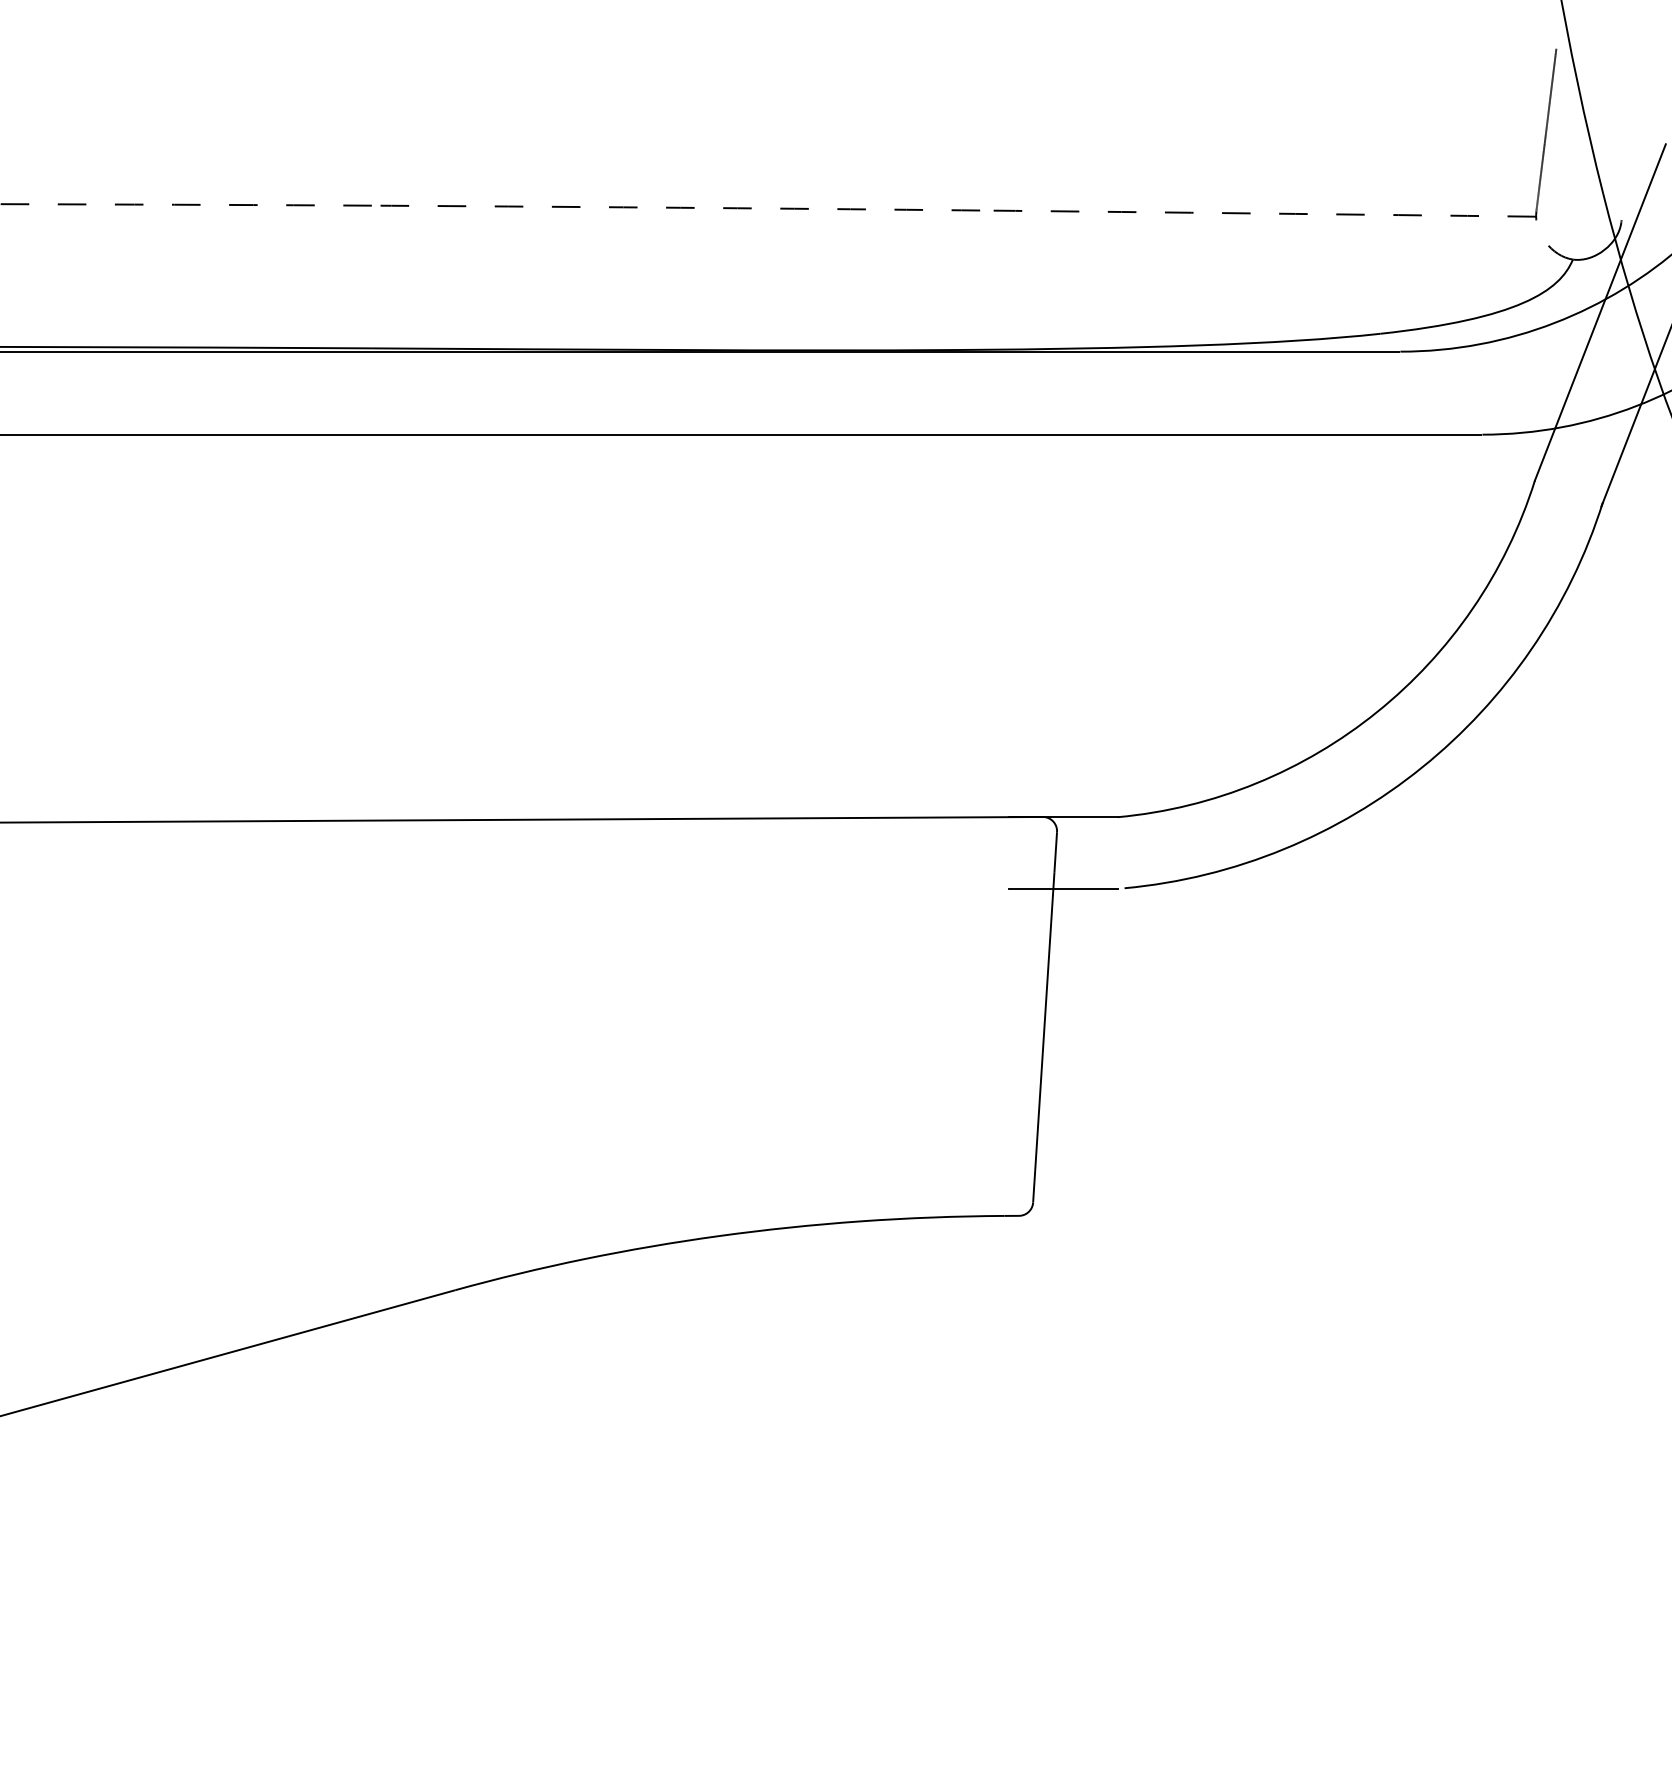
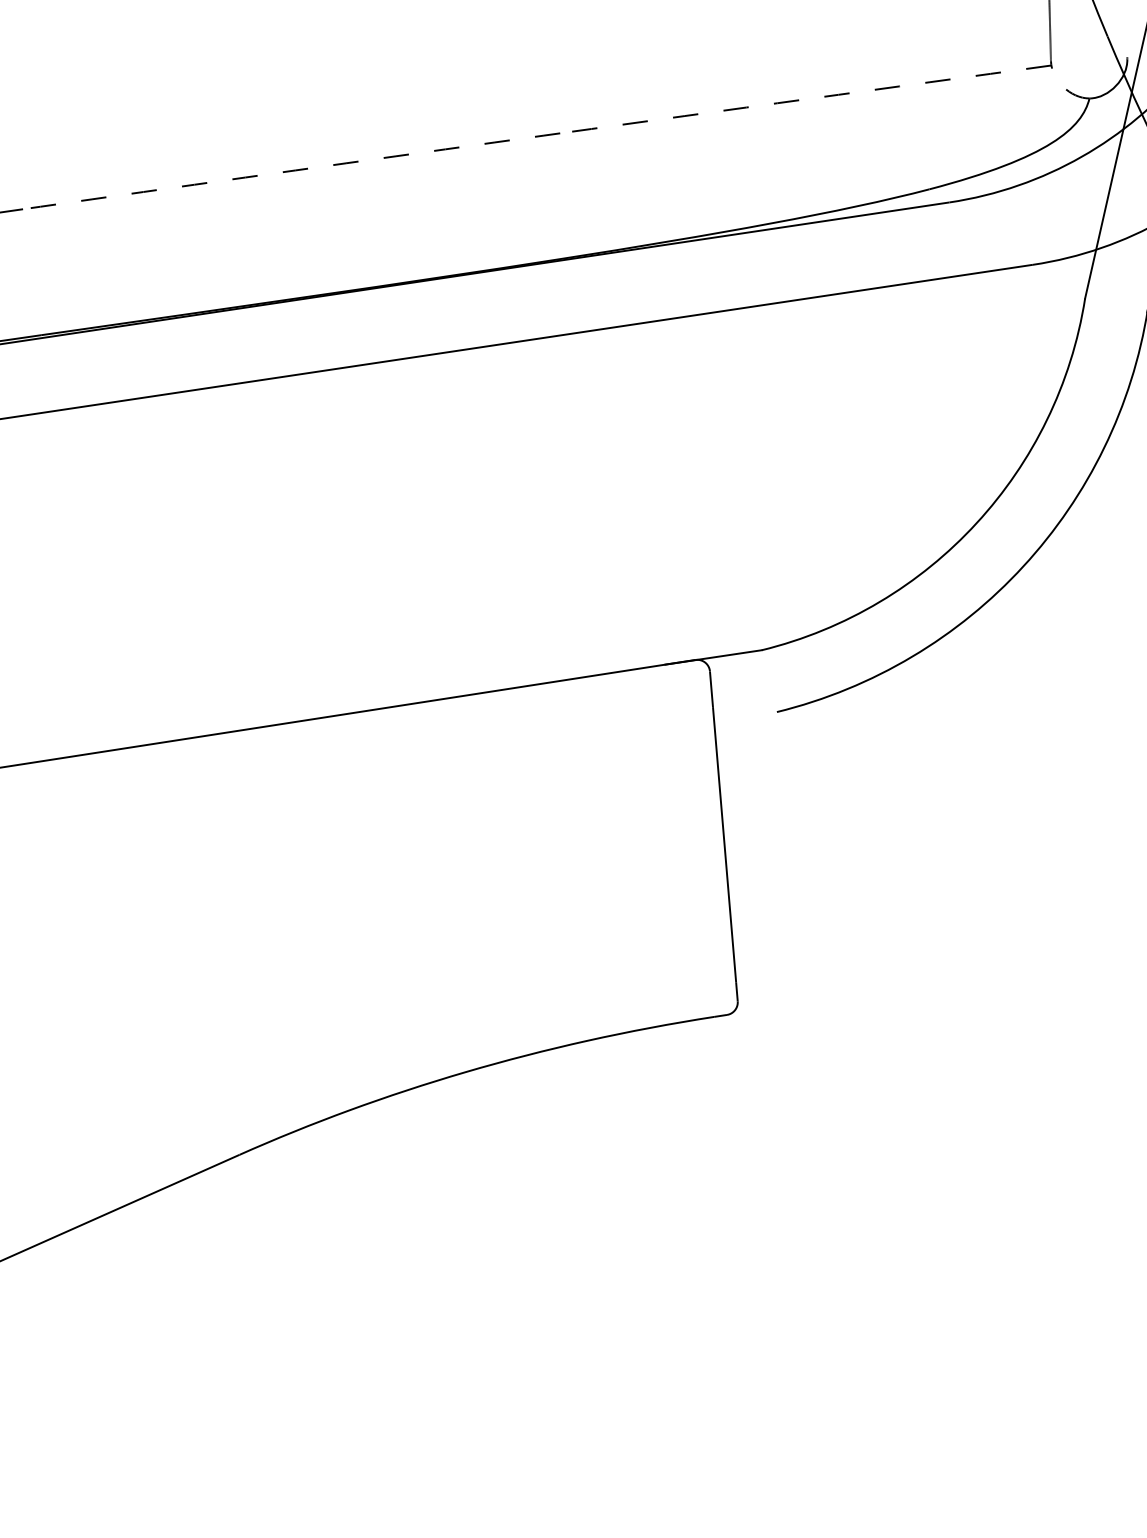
line: (1063, 888) -> (723, 720), removed

